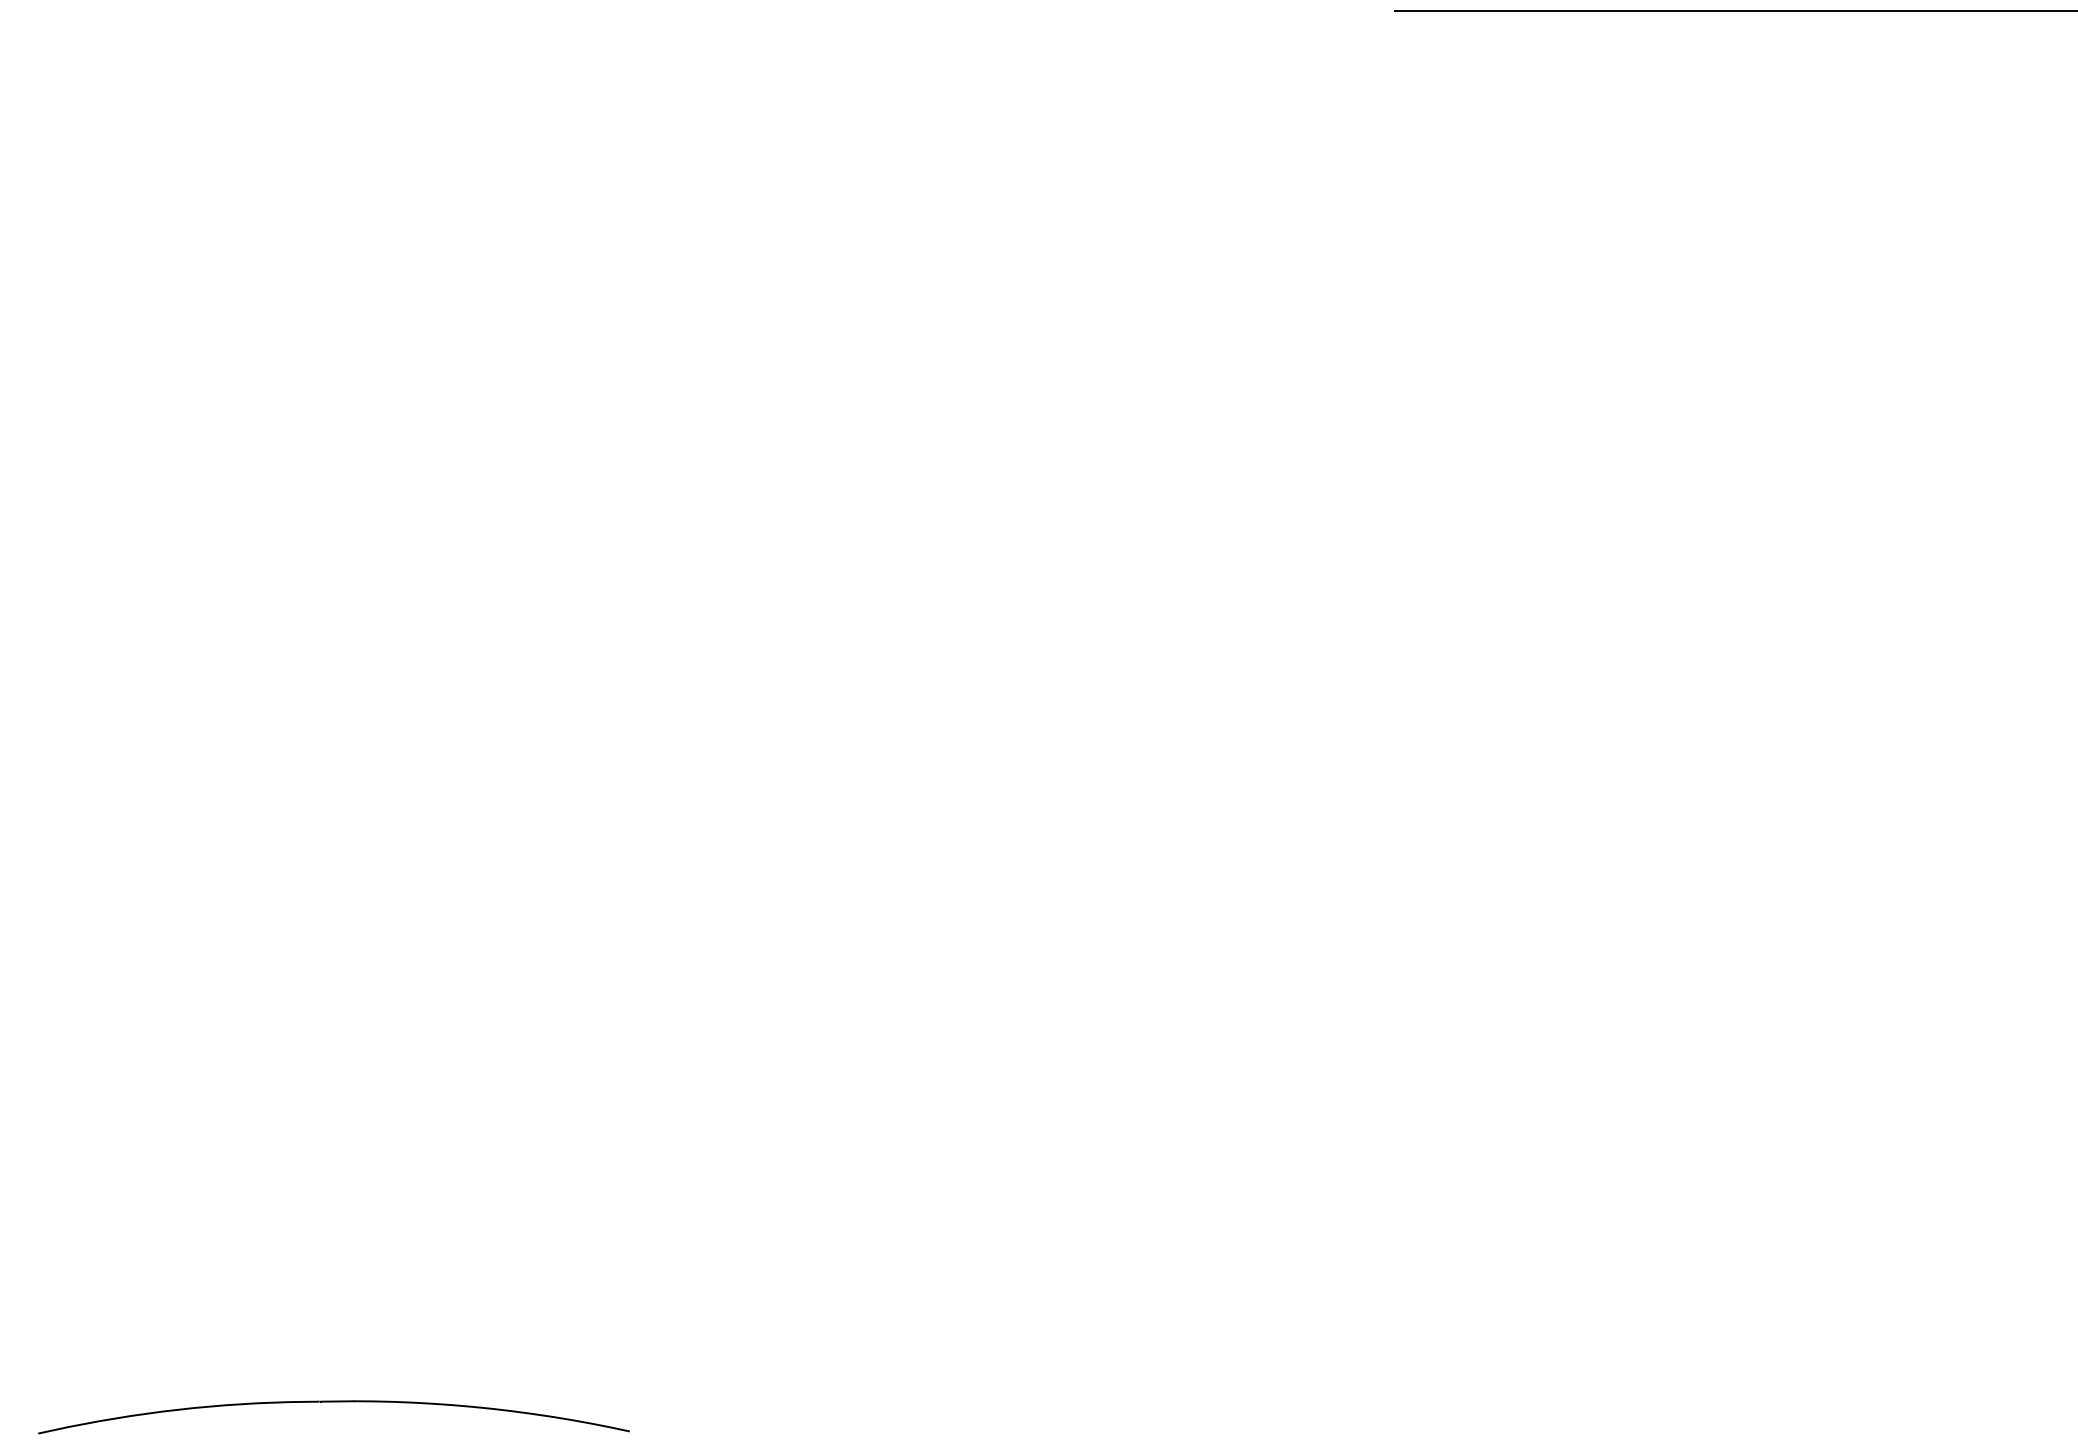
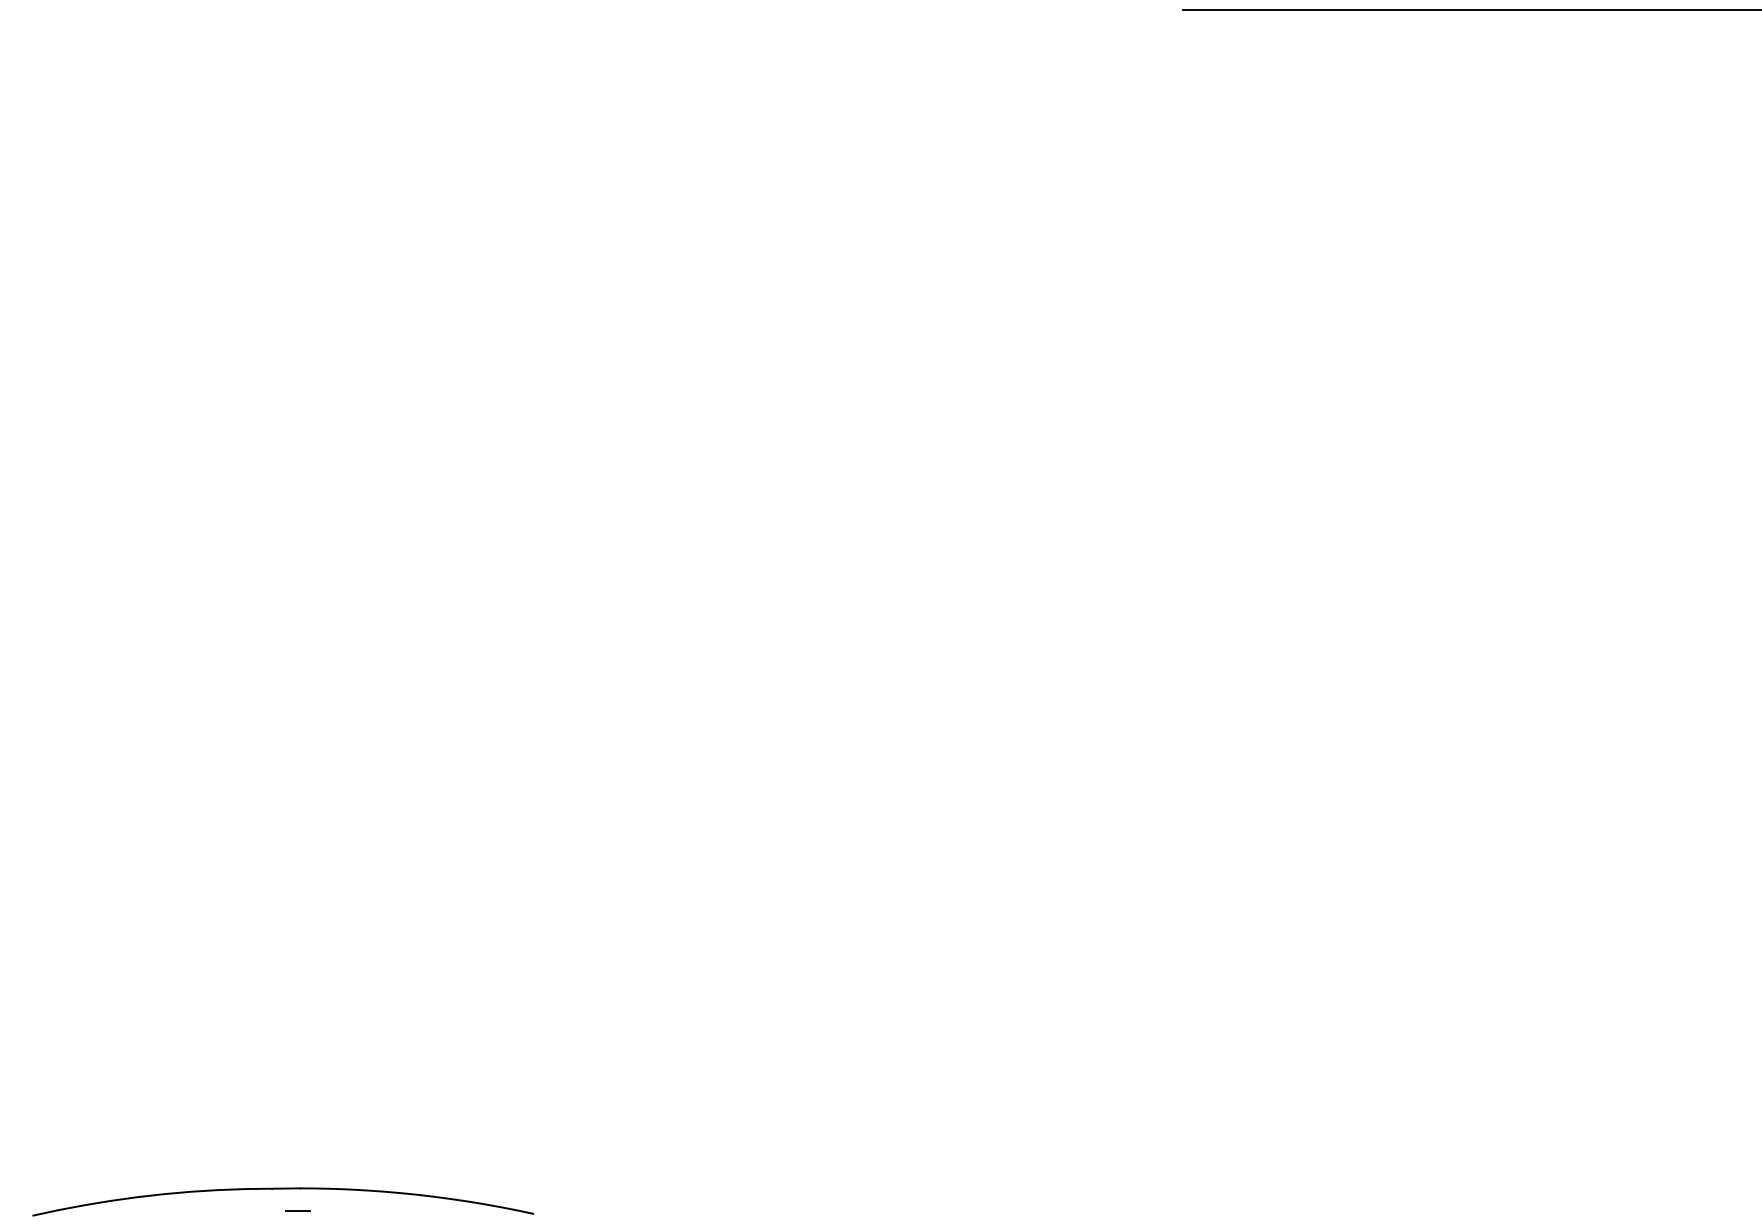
line: (351, 1427) -> (298, 1210), added

